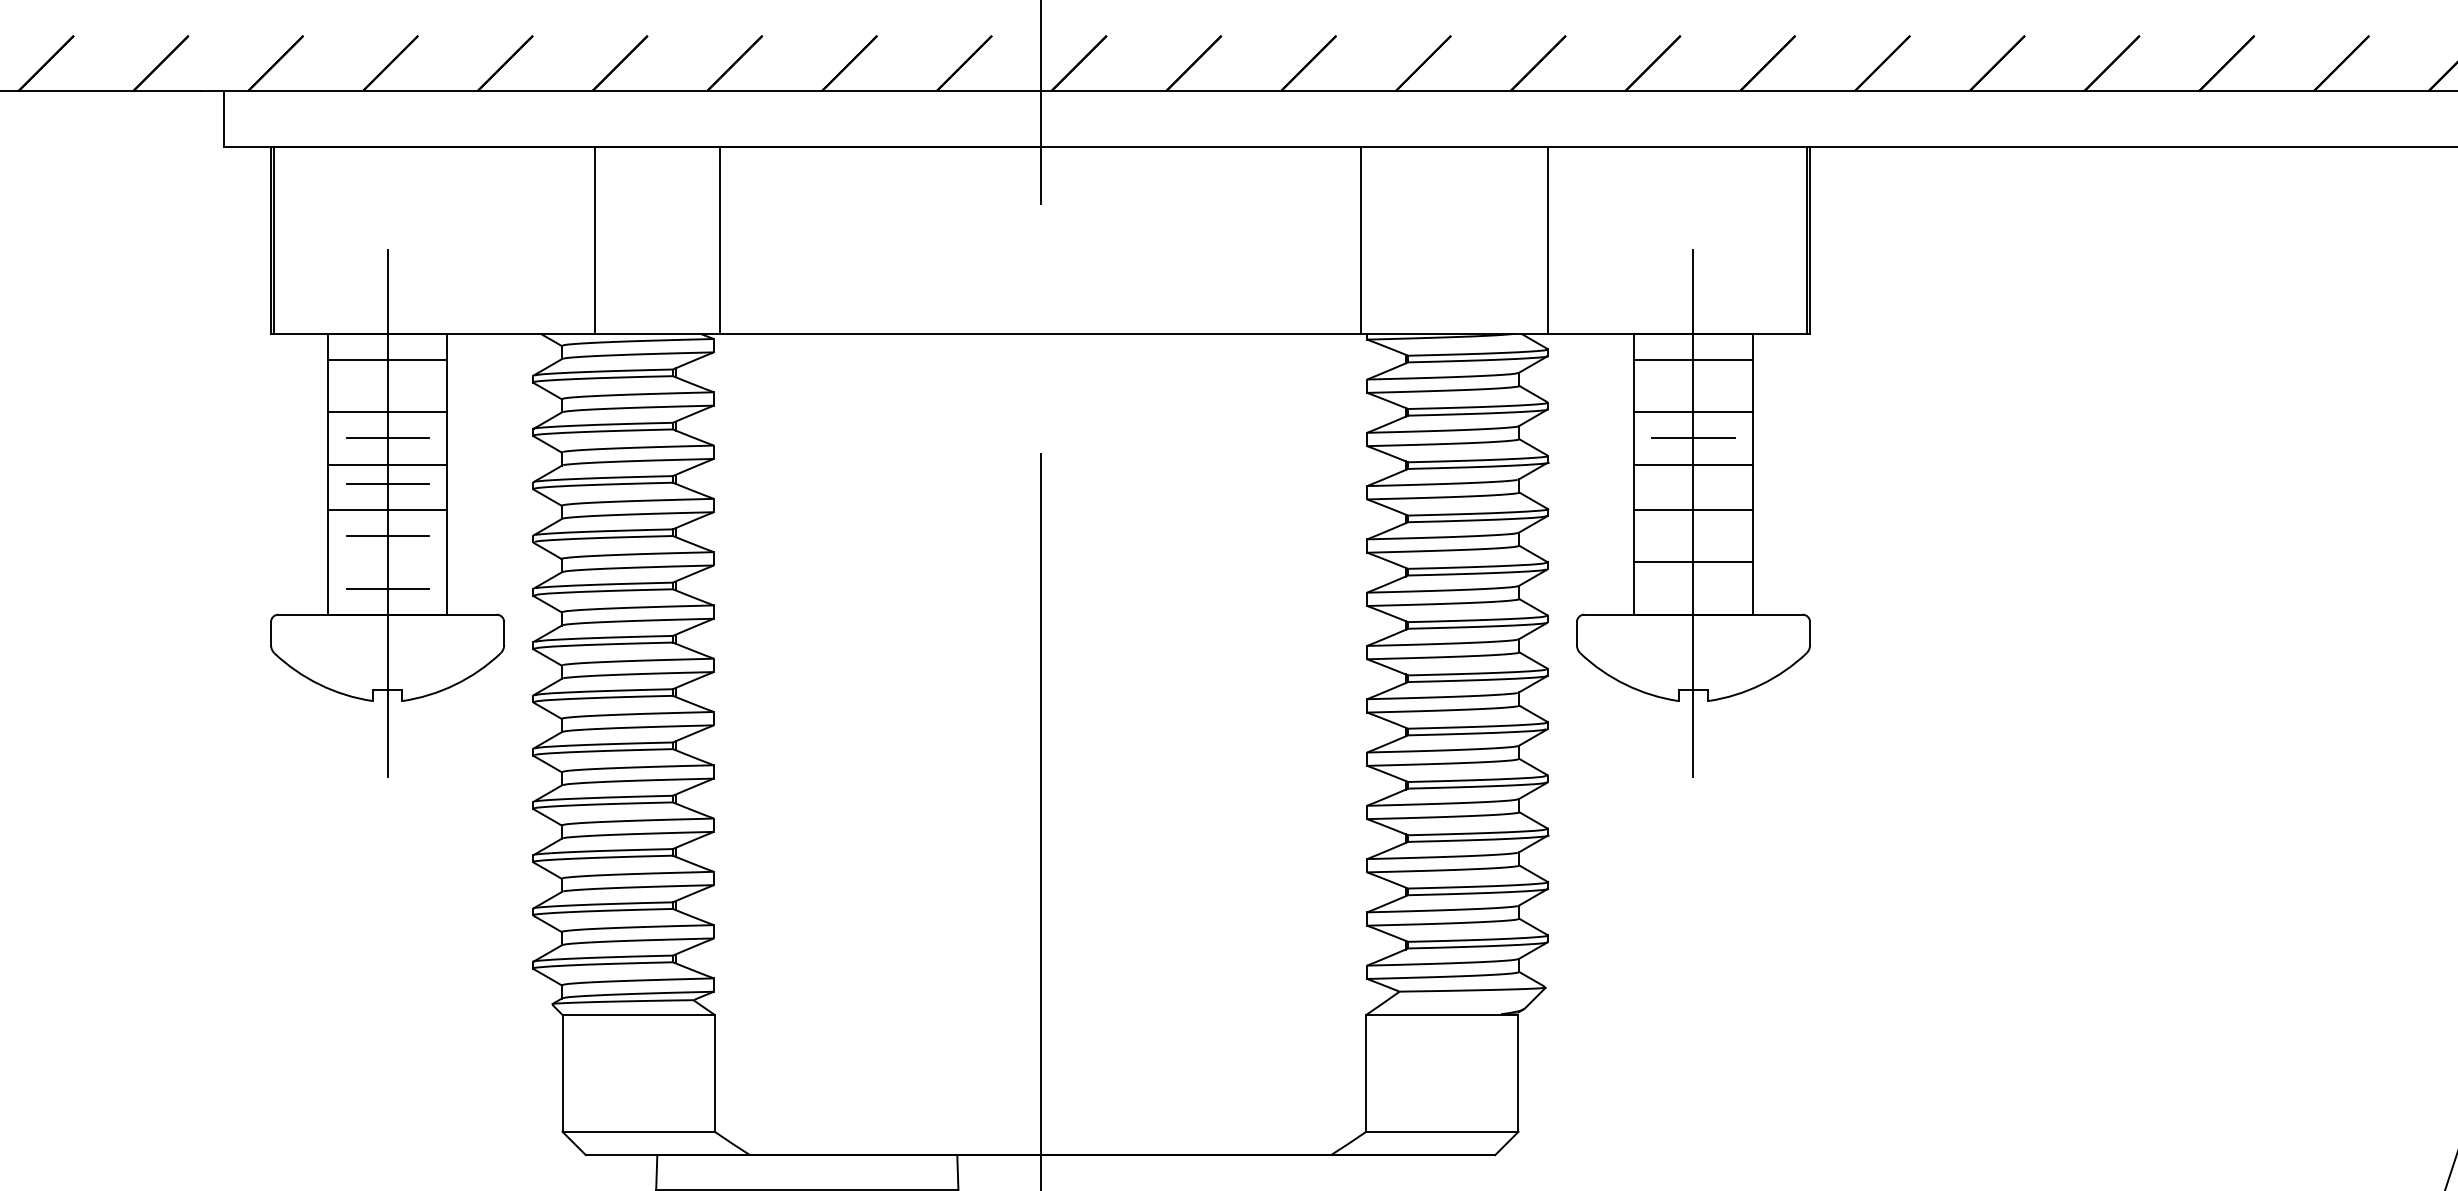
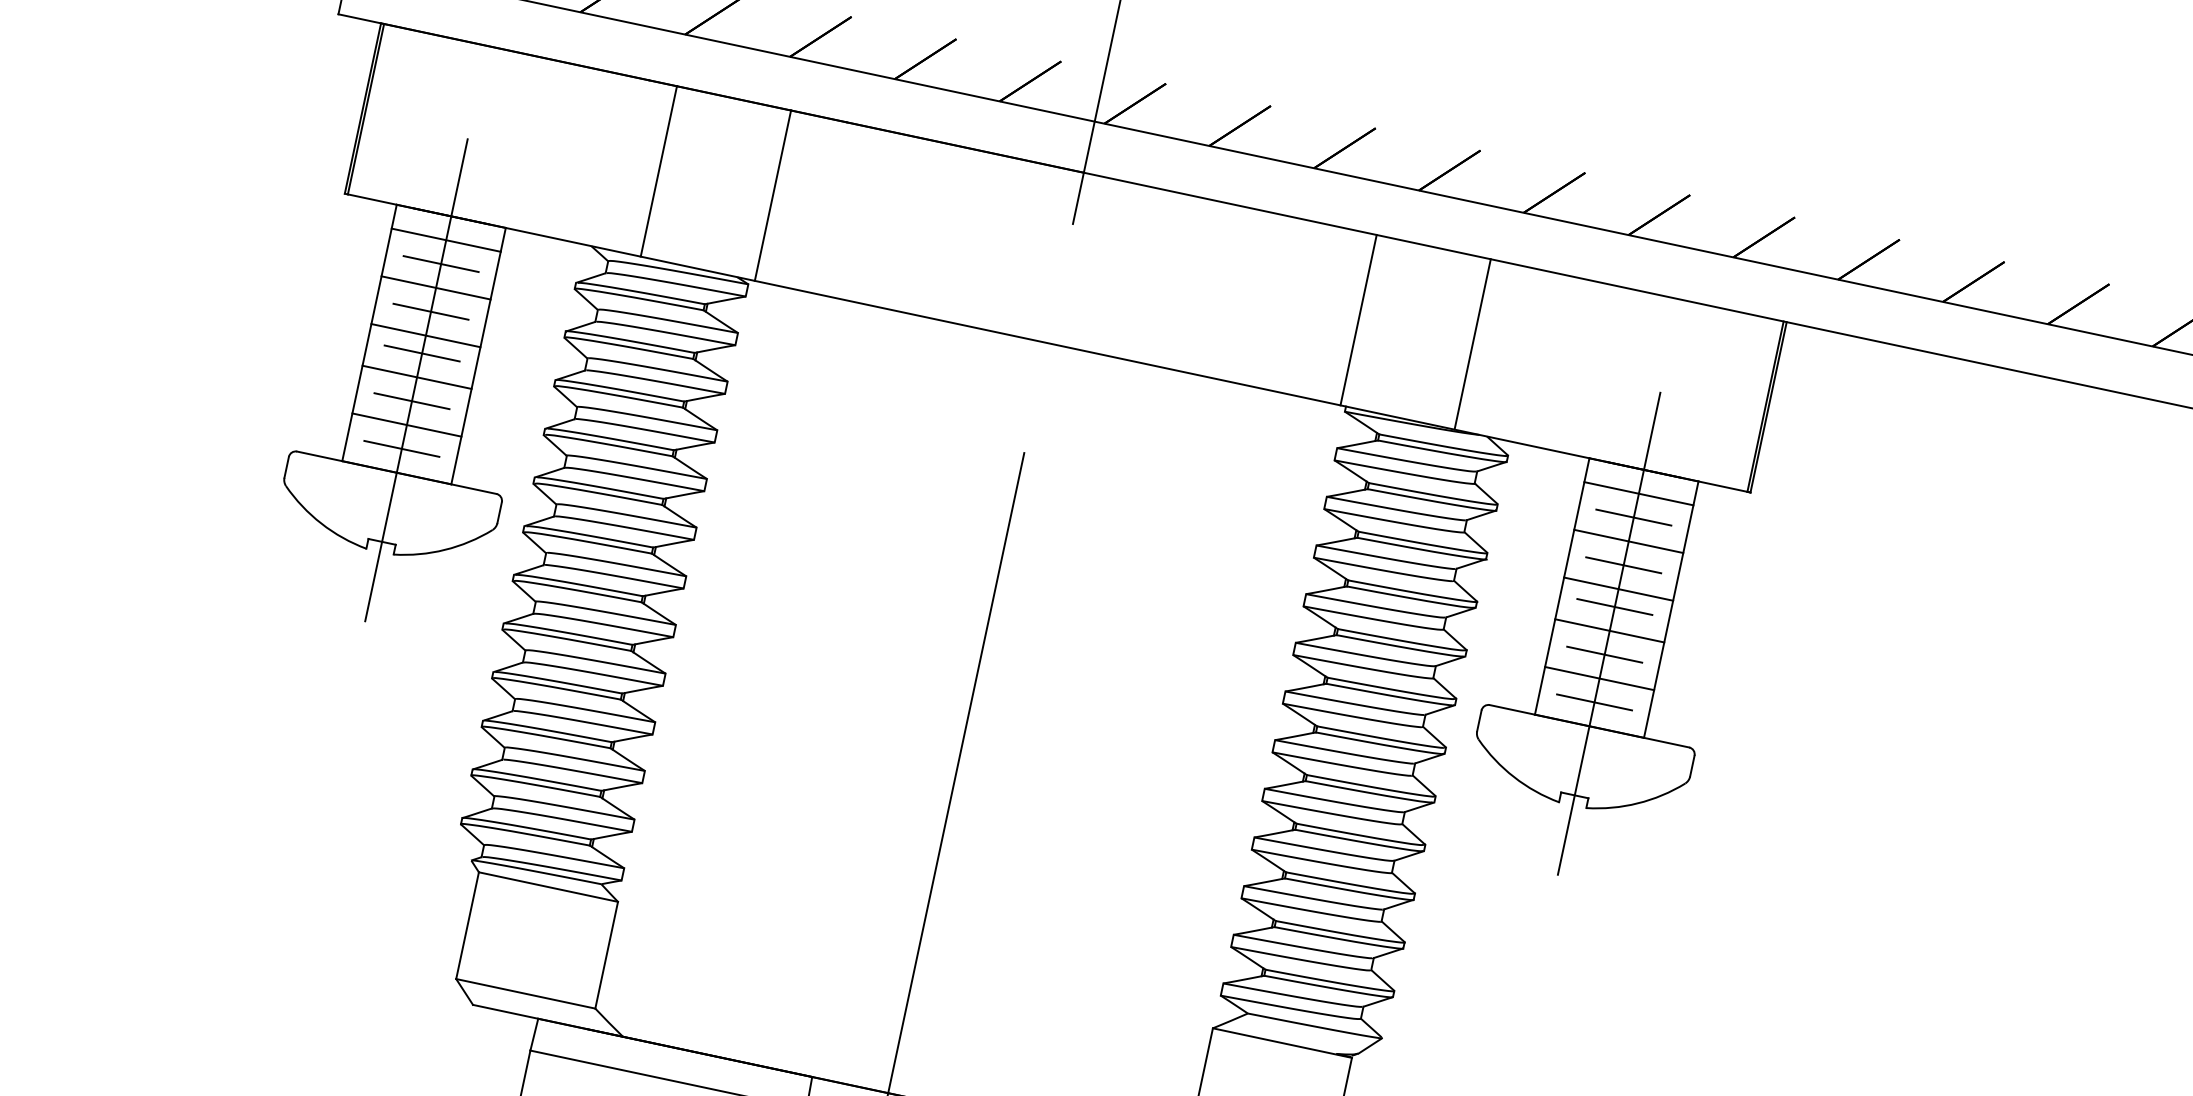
line: (1548, 240) -> (1473, 344), moved
line: (387, 386) -> (441, 264), added
line: (1693, 386) -> (1633, 517), added
line: (1693, 484) -> (1614, 607), added
line: (1693, 536) -> (1604, 654), added
line: (387, 562) -> (406, 425), added
line: (1693, 588) -> (1594, 702), added

